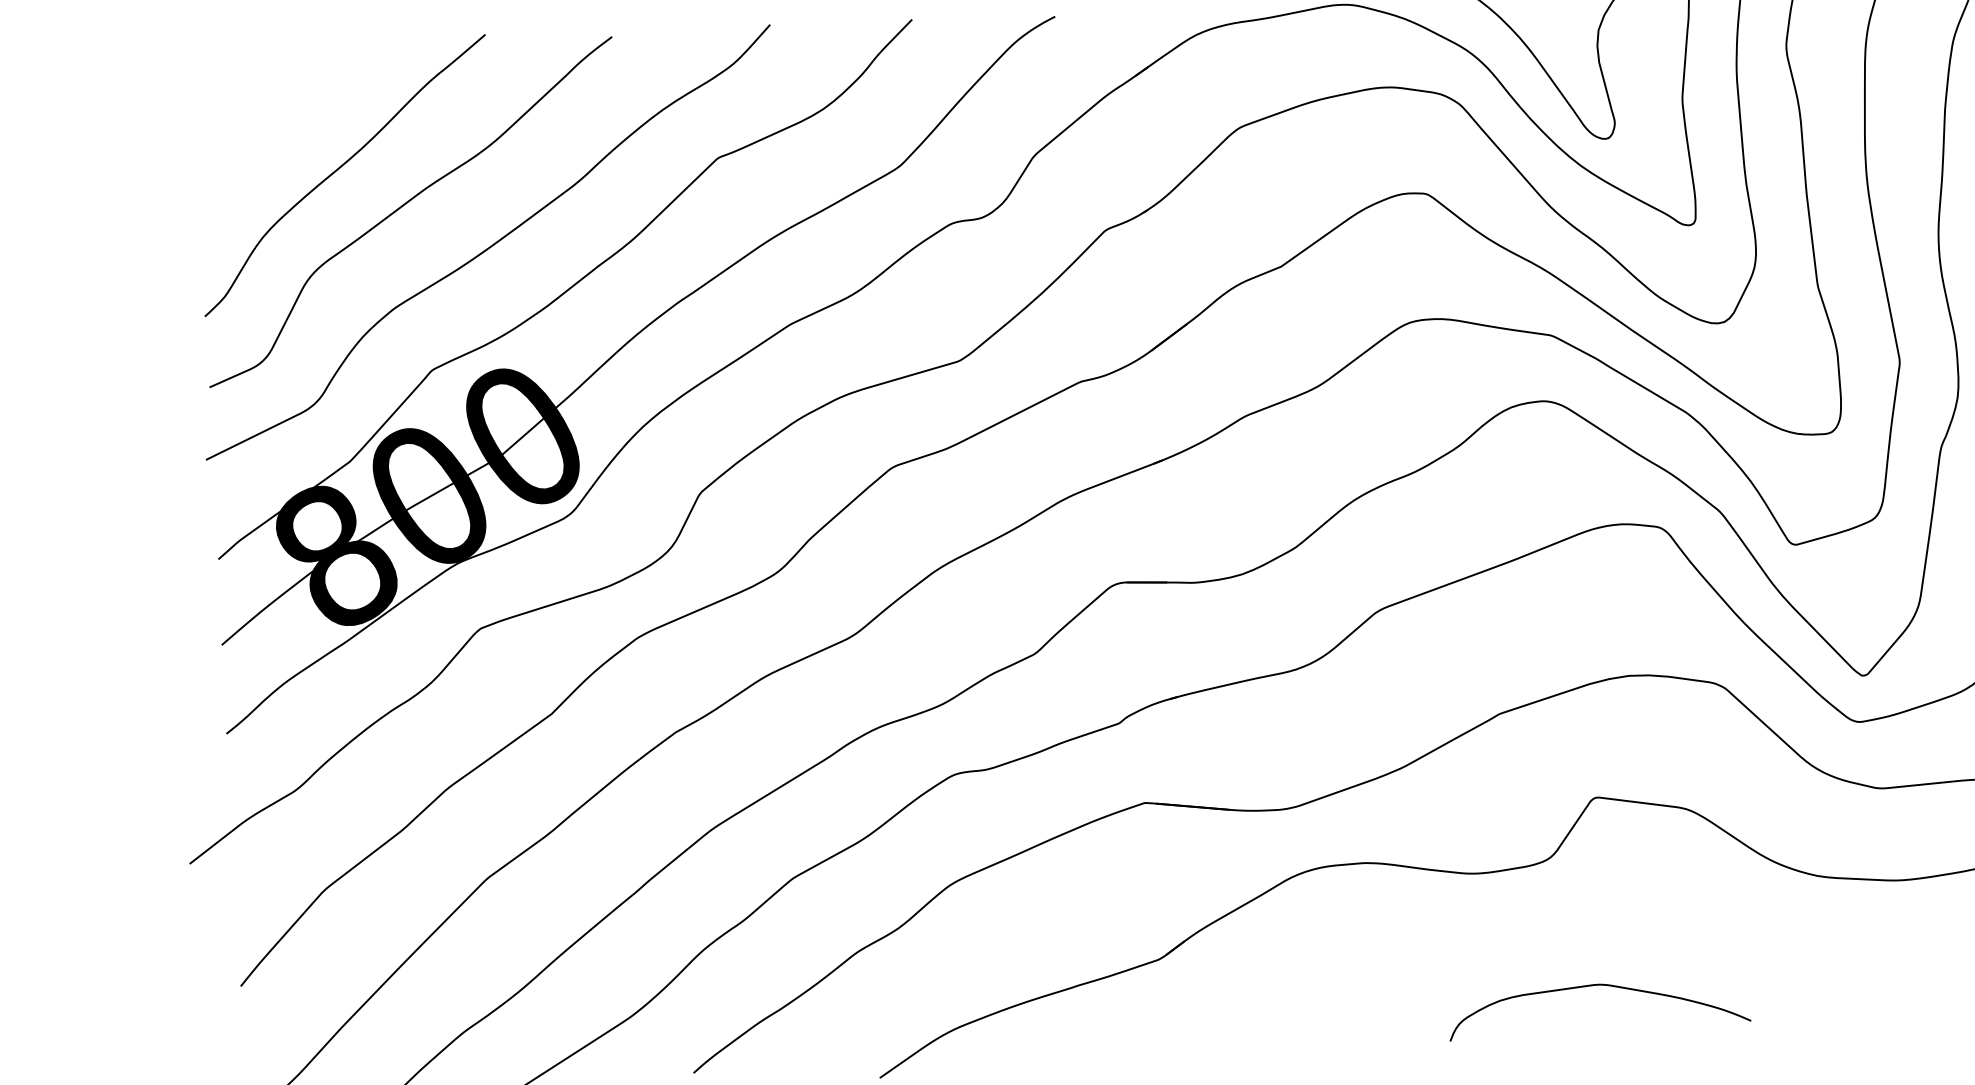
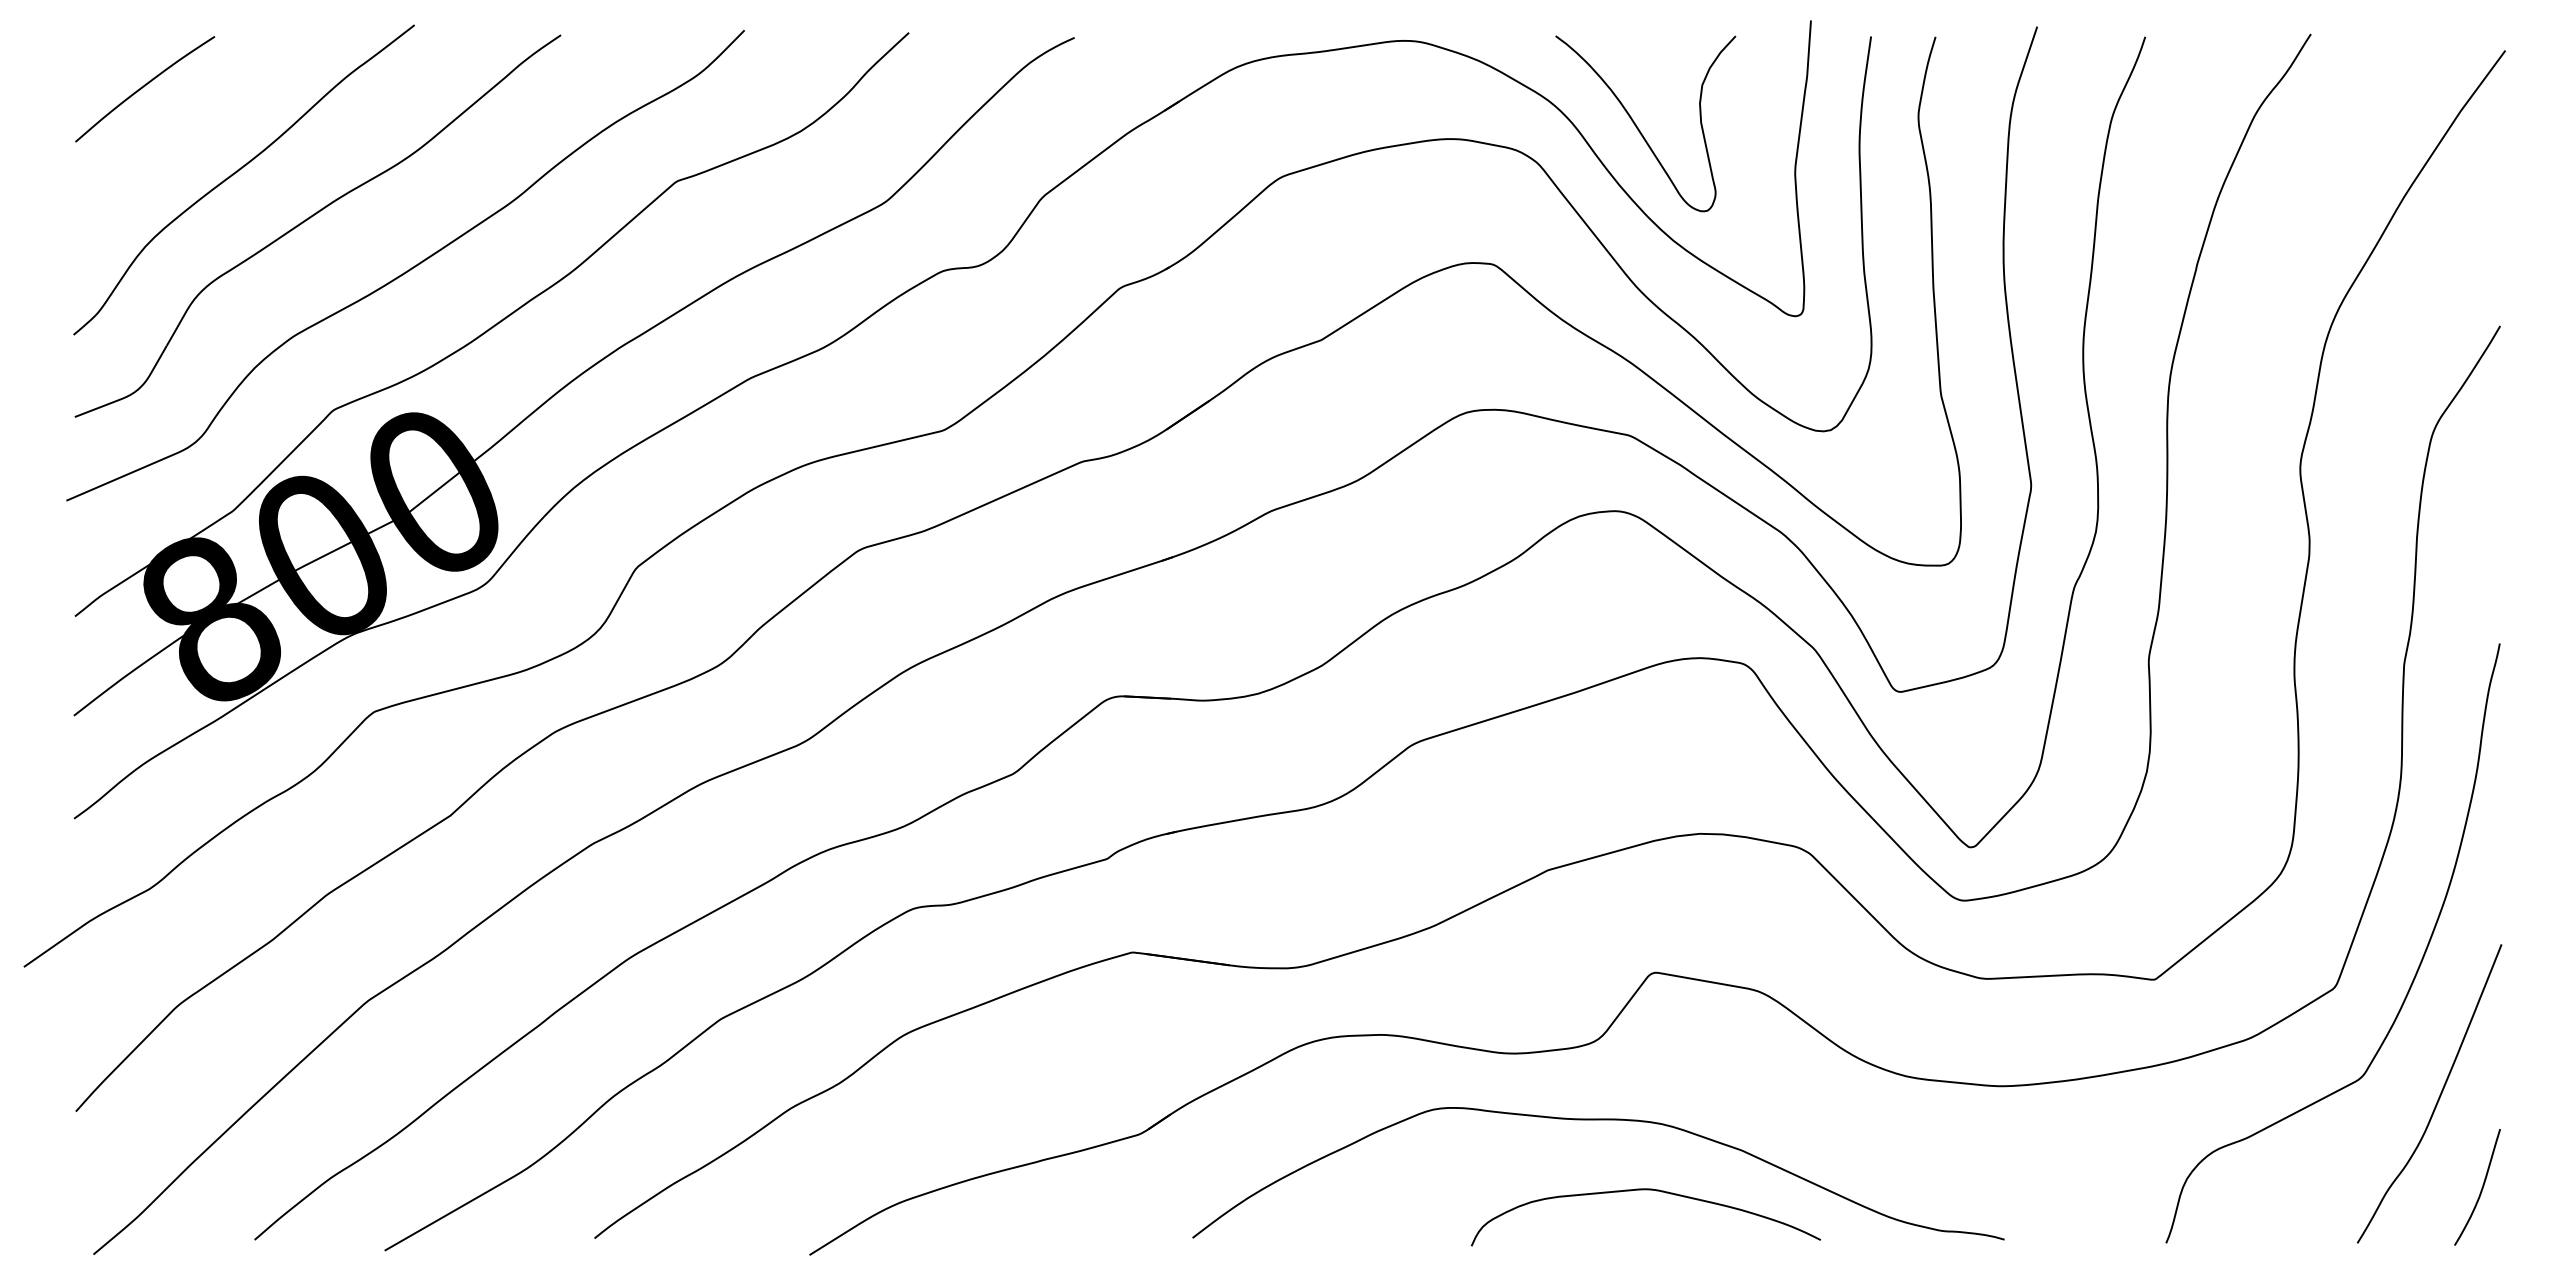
curve: (254, 100) -> (143, 87), added
curve: (1554, 927) -> (1598, 1120), added

